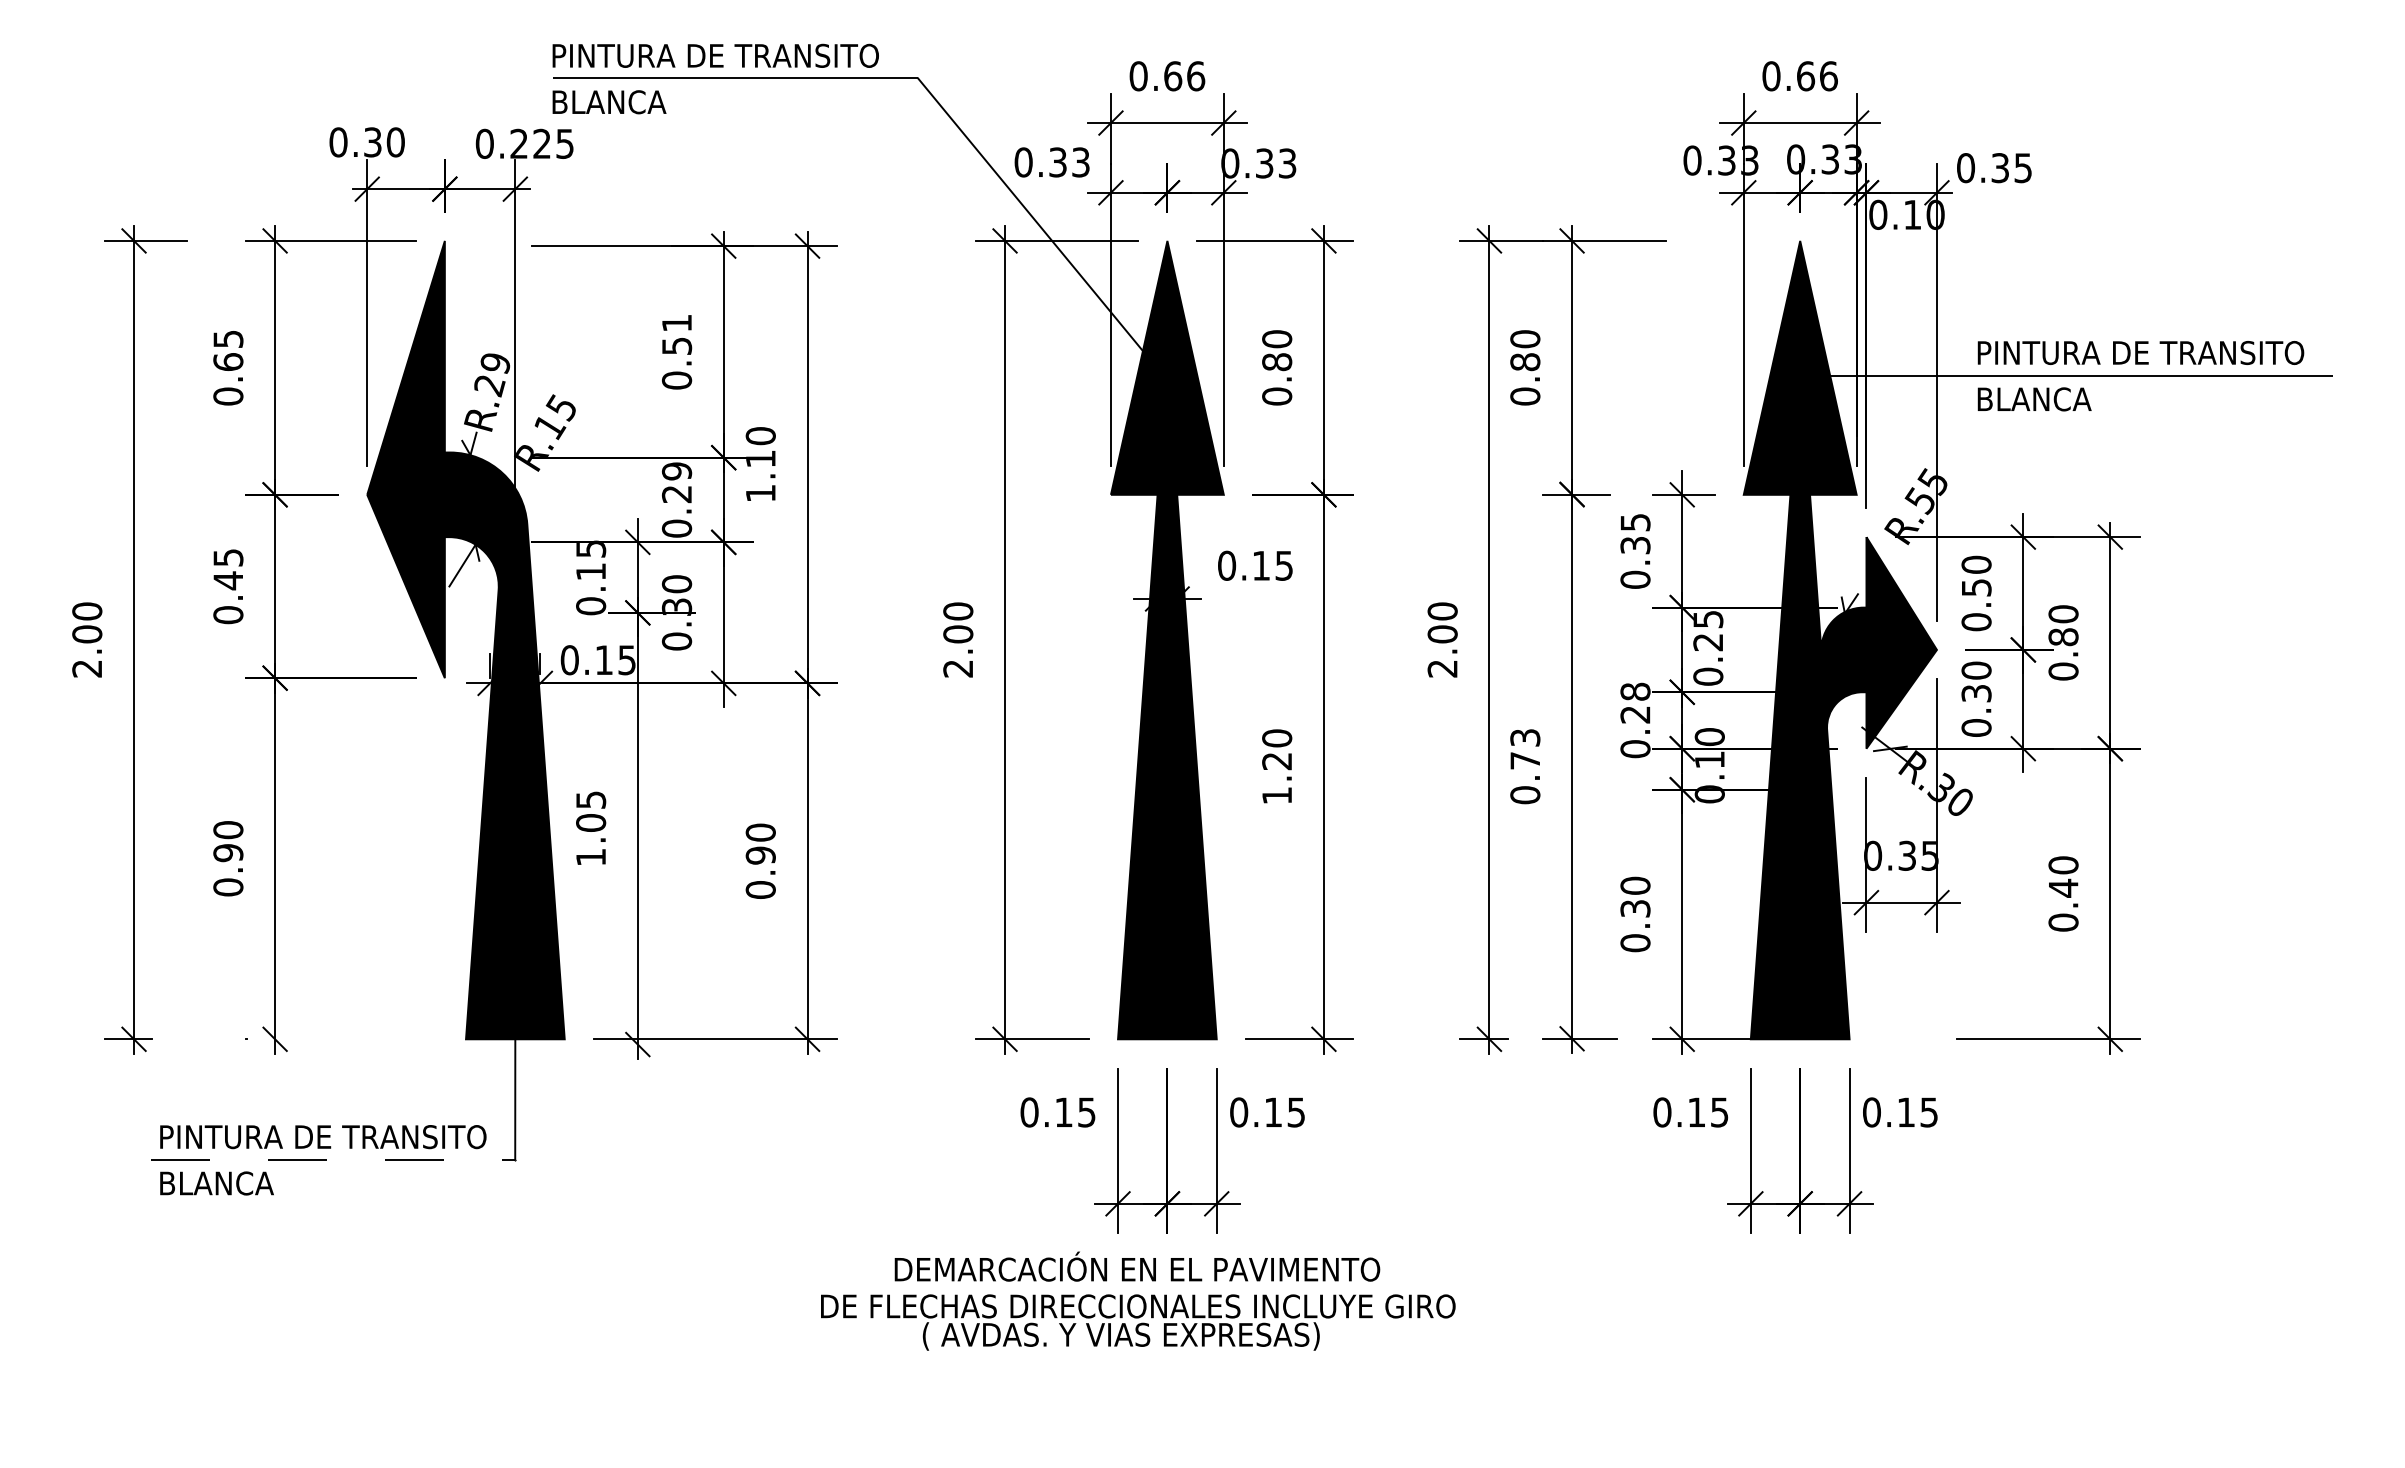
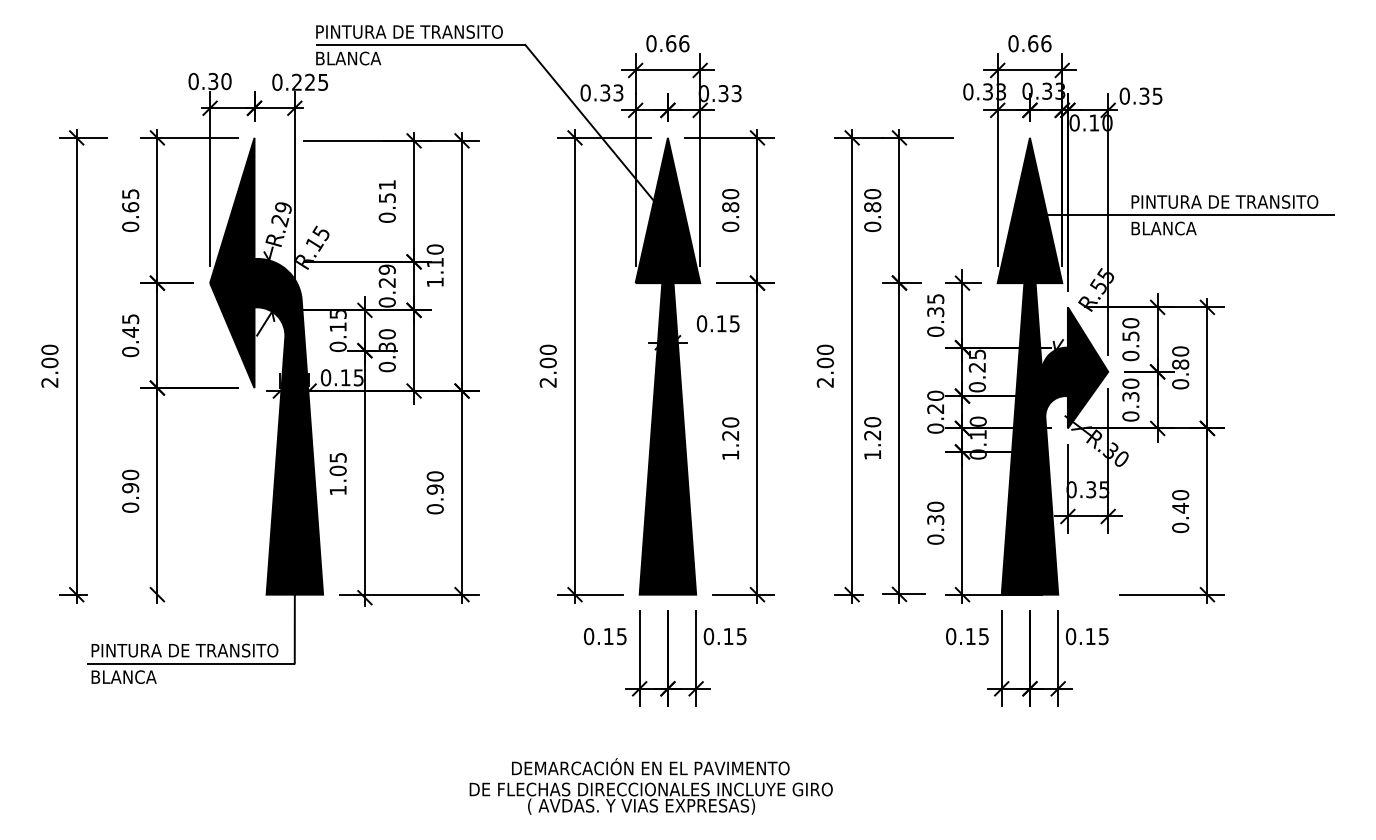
text: (1635, 691) -> (935, 395), 0.28 -> 0.20
text: (1524, 766) -> (872, 438), 0.73 -> 1.20
line: (336, 1159) -> (192, 663), dashed -> solid
text: (1136, 1301) -> (650, 786), moved

